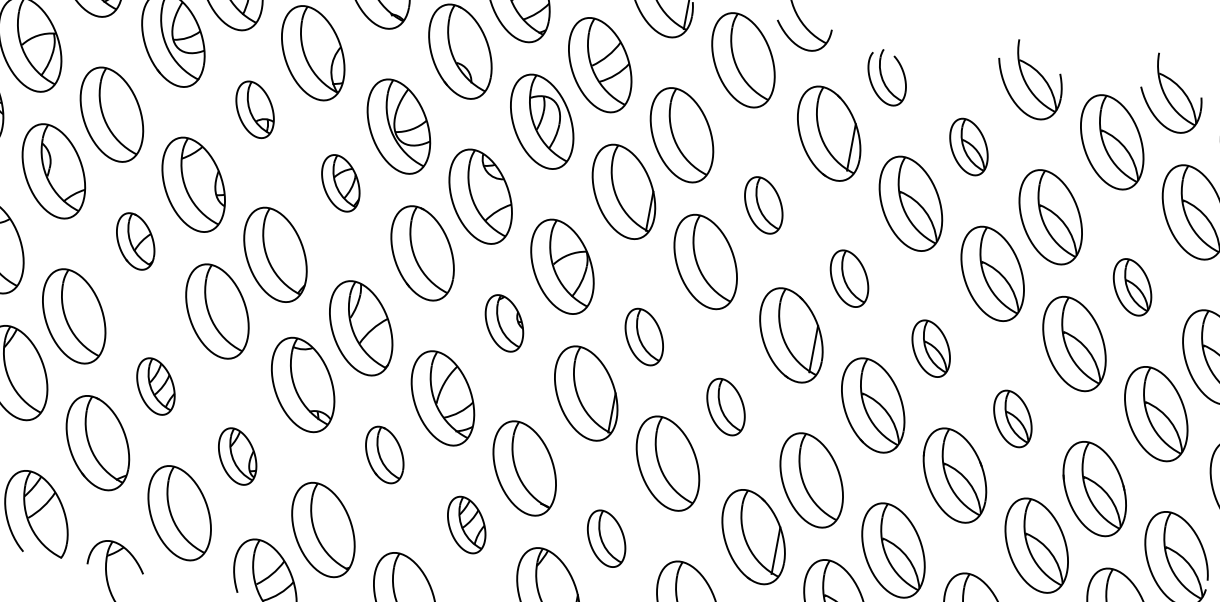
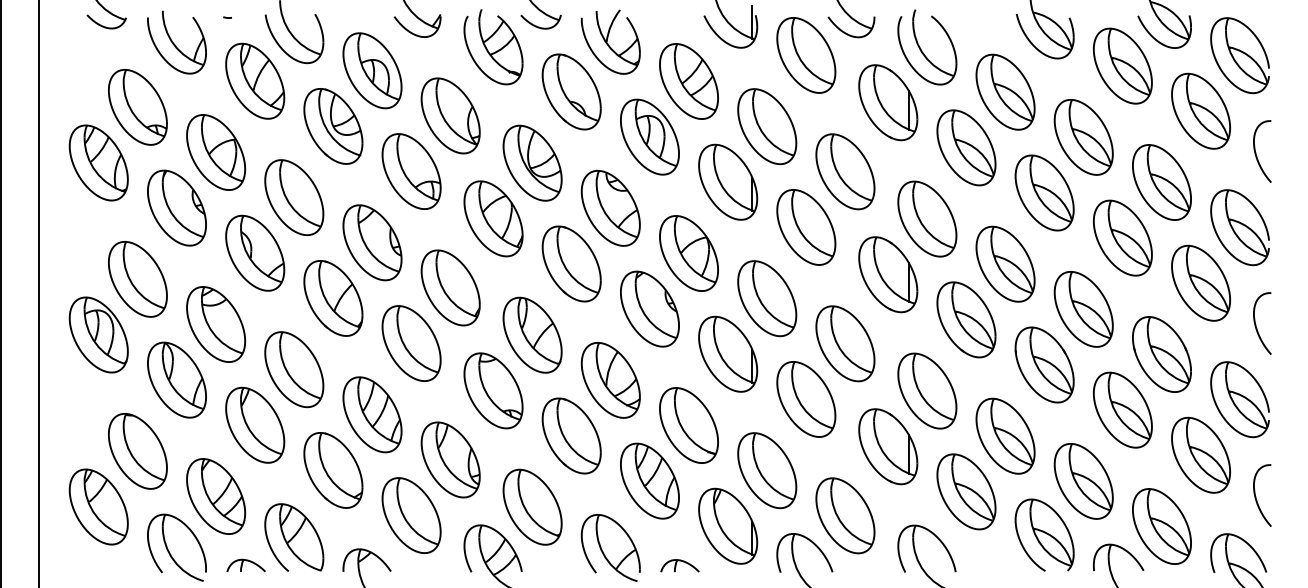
part: (887, 77) -> (927, 47), size x1.67
part: (255, 109) -> (411, 171), size x1.67
part: (969, 146) -> (1005, 91), size x1.67
part: (340, 182) -> (493, 218), size x1.67
part: (763, 204) -> (845, 171), size x1.67
part: (135, 241) -> (333, 298), size x1.67
part: (849, 278) -> (927, 218), size x1.67
part: (1131, 287) -> (1161, 182), size x1.67
part: (504, 322) -> (649, 308), size x1.67
part: (644, 336) -> (767, 298), size x1.67
part: (931, 347) -> (1005, 263), size x1.67
part: (156, 386) -> (372, 414), size x1.67
part: (726, 406) -> (845, 343), size x1.67
part: (1012, 419) -> (1083, 309), size x1.67
part: (384, 454) -> (571, 435), size x1.67
part: (237, 455) -> (450, 459), size x1.67
part: (466, 524) -> (649, 480), size x1.67
part: (606, 538) -> (767, 470), size x1.67

